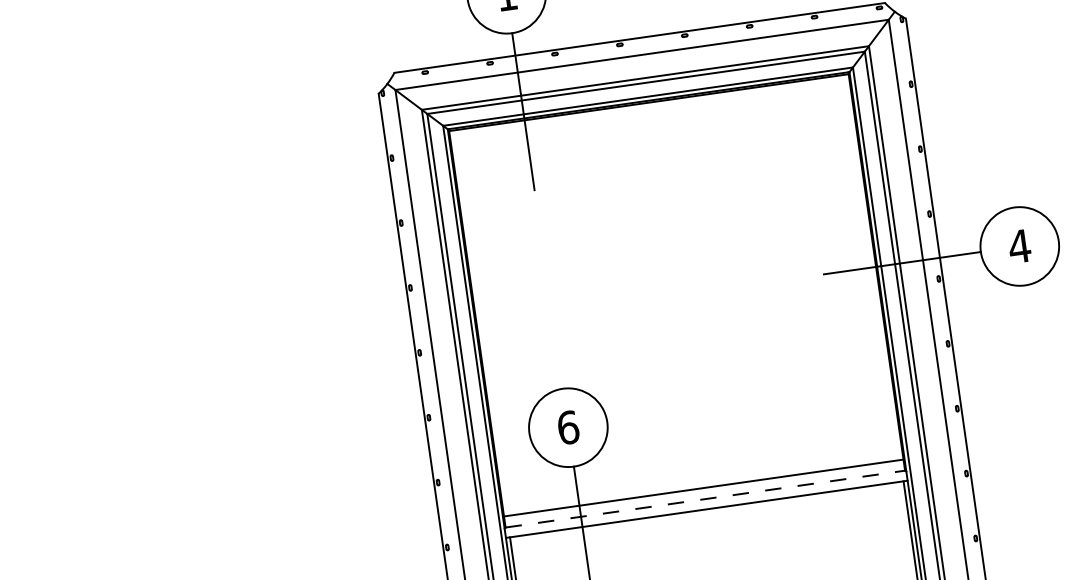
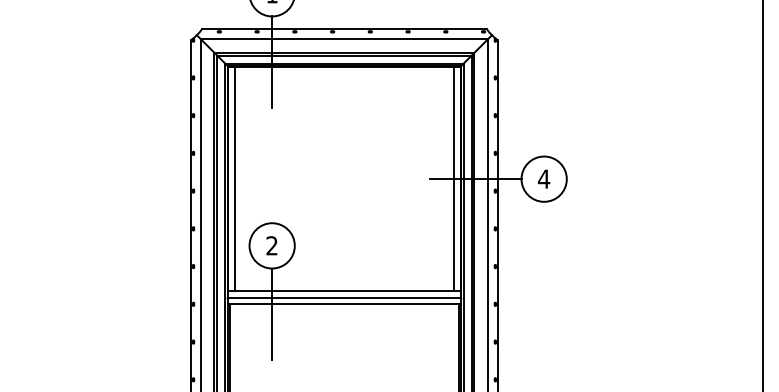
line: (865, 268) -> (454, 179), added
line: (487, 322) -> (234, 179), added
text: (568, 426) -> (272, 245), 6 -> 2
line: (705, 498) -> (344, 297), dashed -> solid

